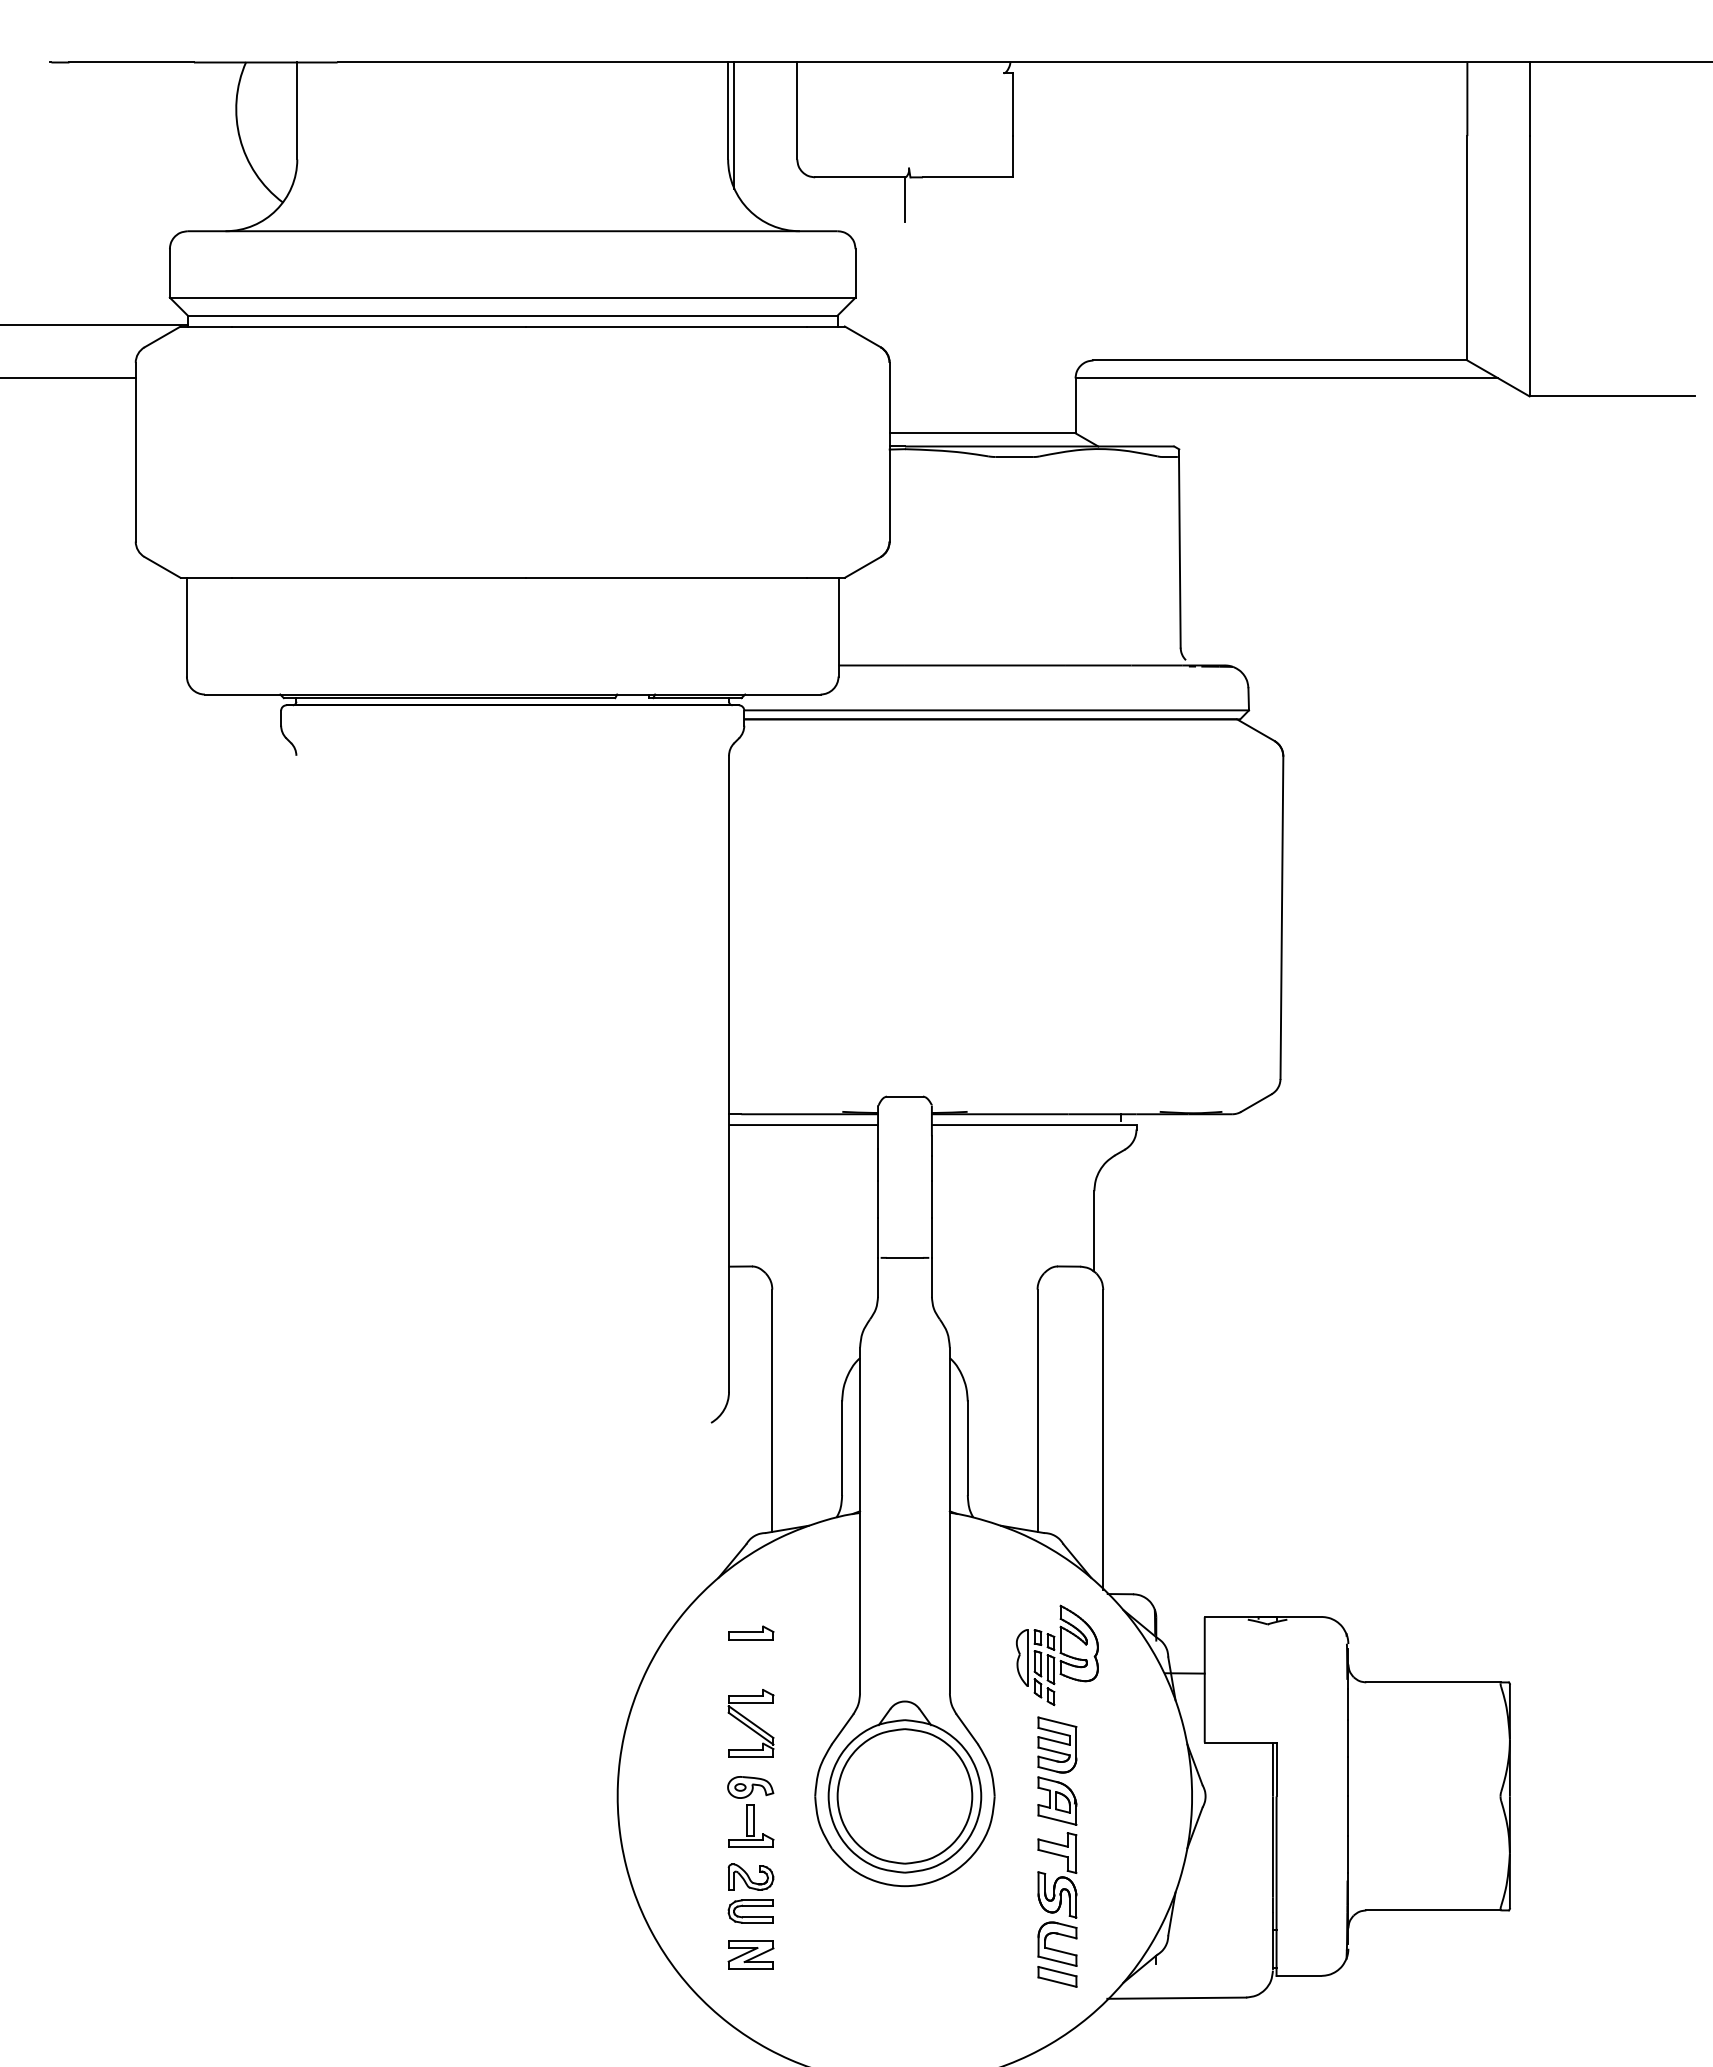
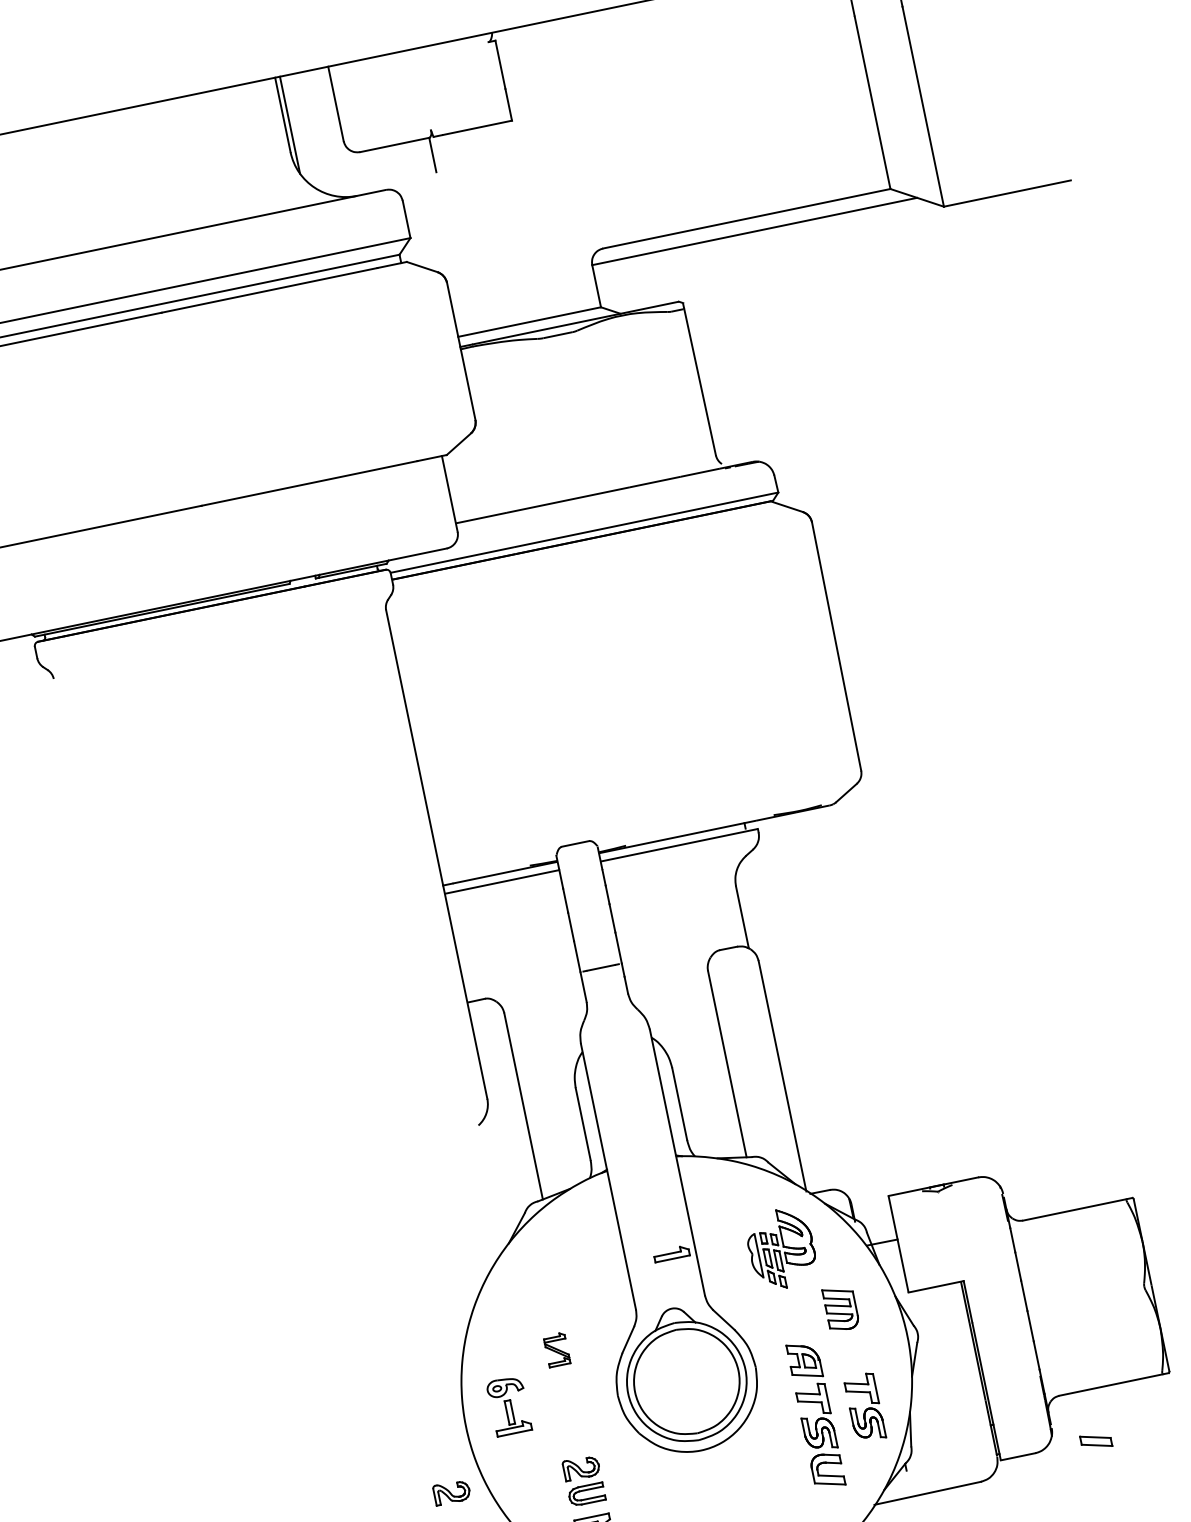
part: (751, 1632) -> (671, 1253), moved
part: (750, 1723) -> (556, 1350), size x0.6
part: (1057, 1744) -> (841, 1308), moved
part: (750, 1811) -> (508, 1405), moved
part: (582, 1873) -> (451, 1492), added
part: (1120, 1875) -> (864, 1408), added
part: (1057, 1976) -> (1096, 1441), moved

